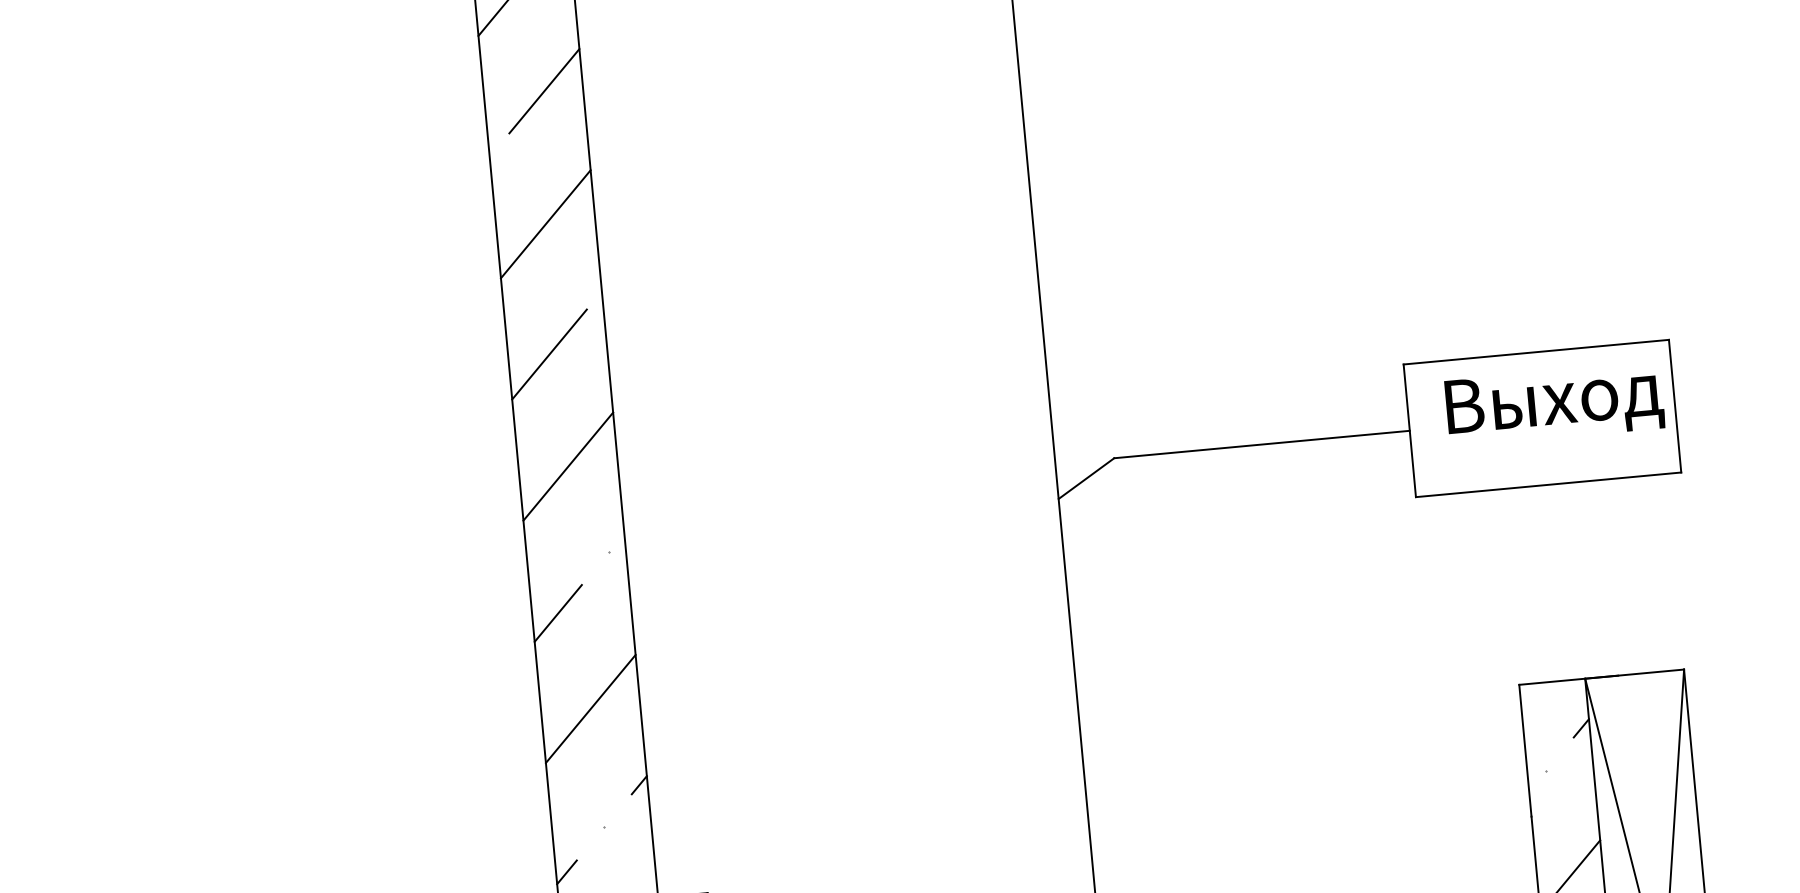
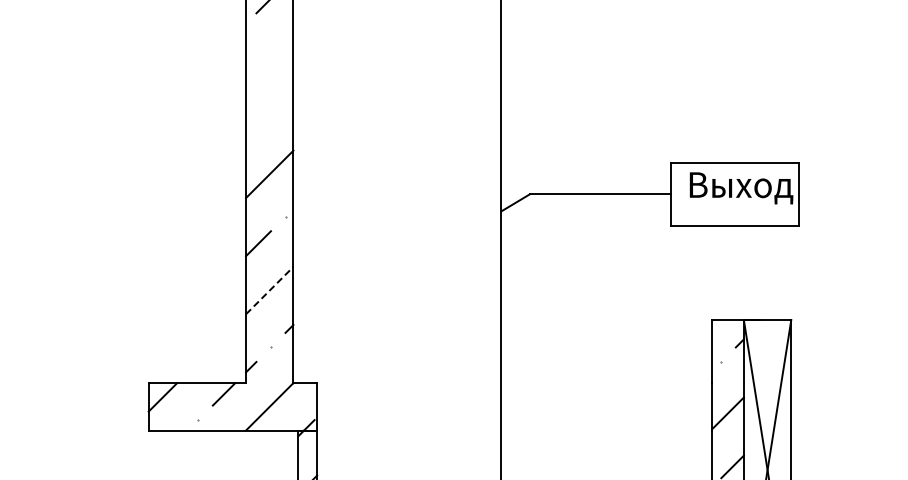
line: (545, 222) -> (269, 57), removed
line: (548, 353) -> (265, 119), removed
line: (590, 708) -> (269, 290), solid -> dashed

